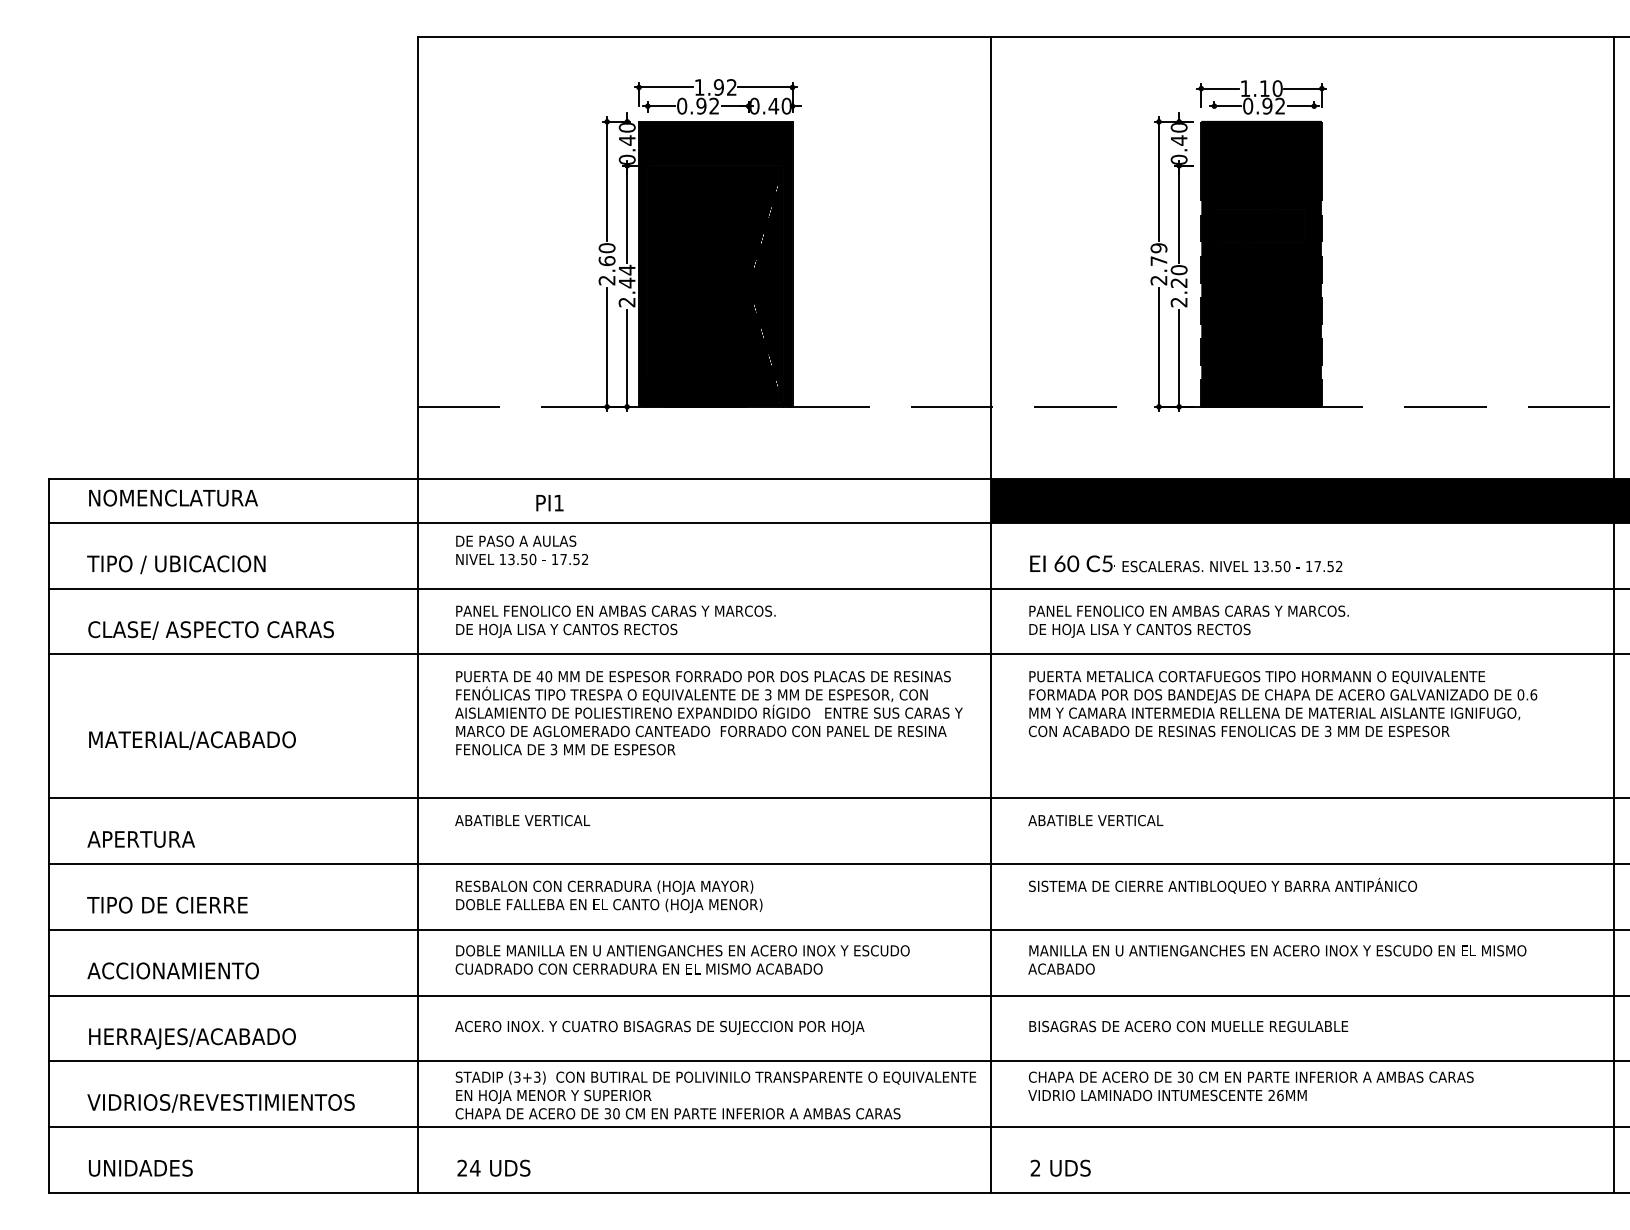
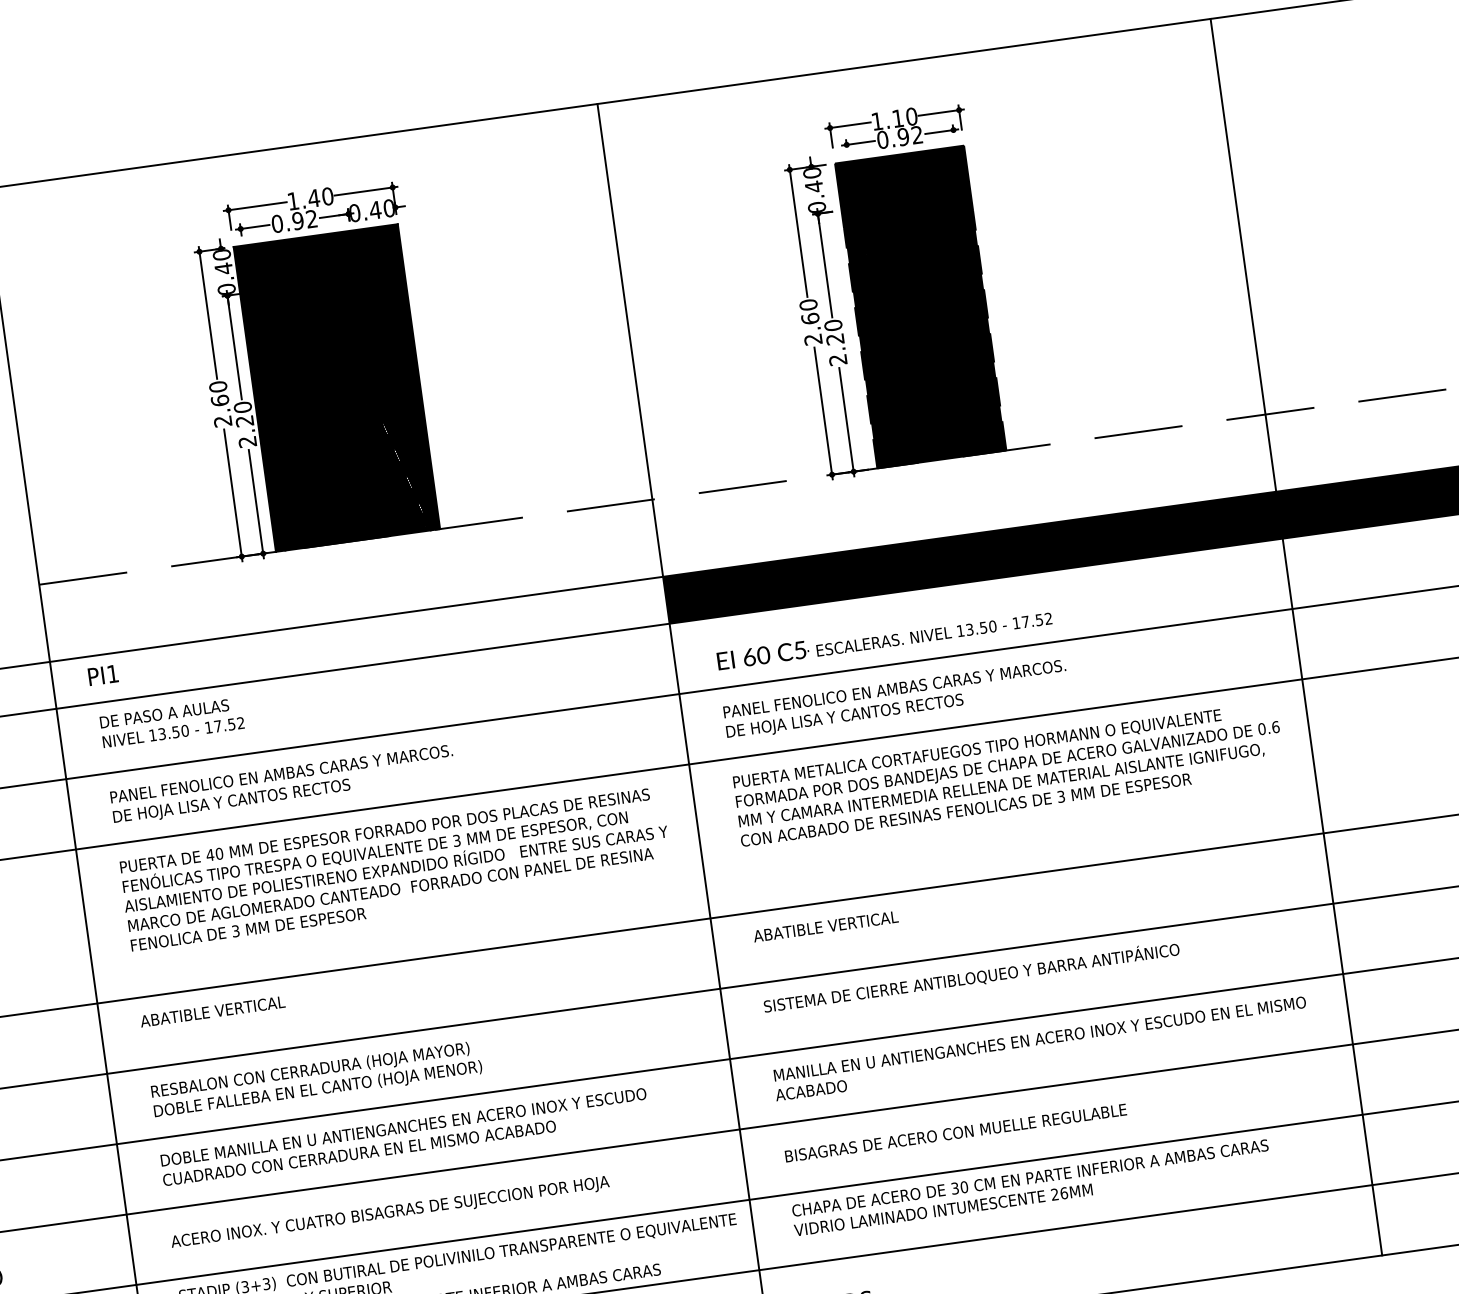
text: (724, 87) -> (319, 197), 1.92 -> 1.40
text: (1158, 254) -> (808, 311), 2.79 -> 2.60
text: (626, 276) -> (243, 414), 2.44 -> 2.20
text: (549, 503) -> (102, 675), moved
line: (1614, 614) -> (1296, 636), moved

